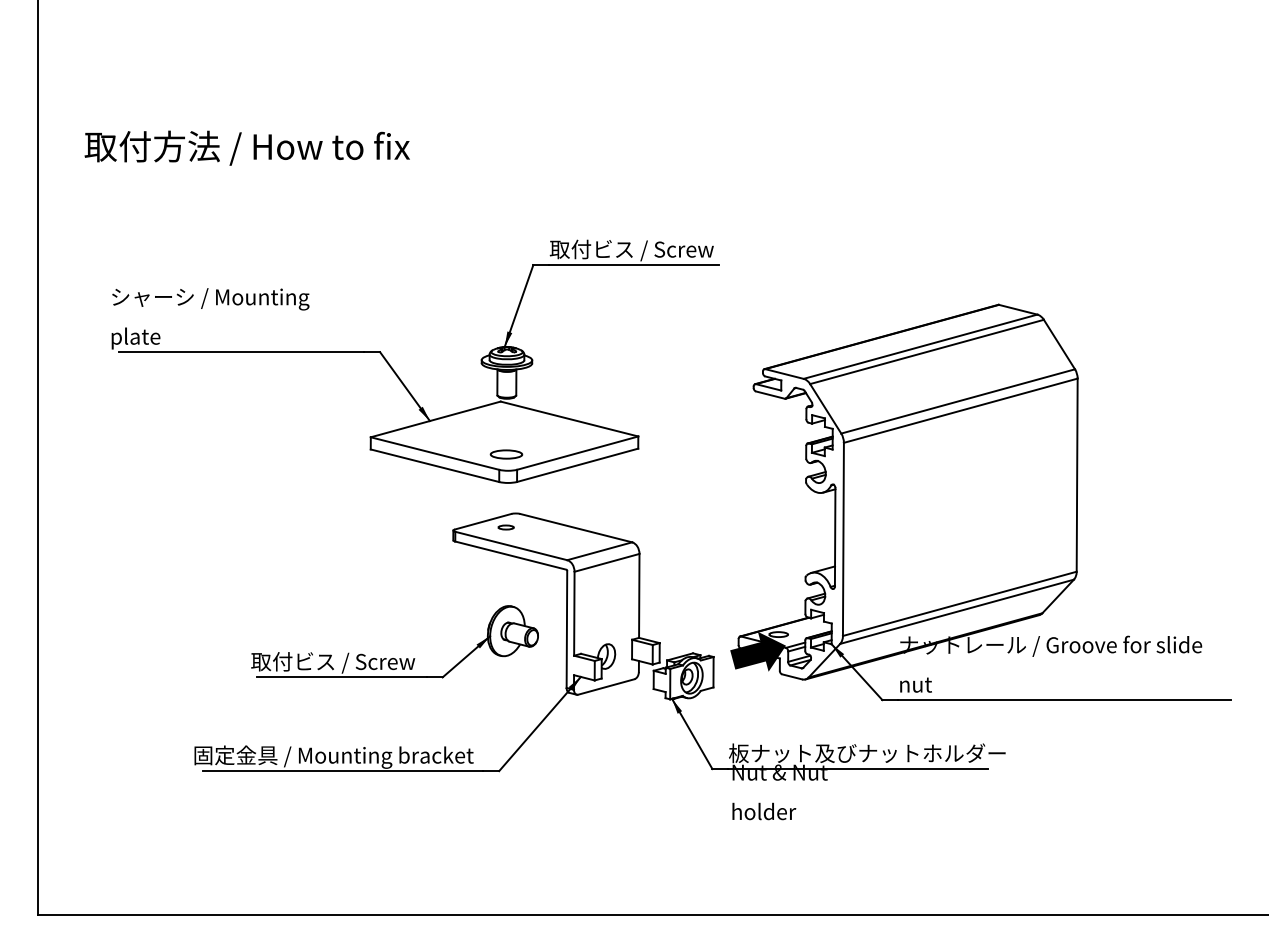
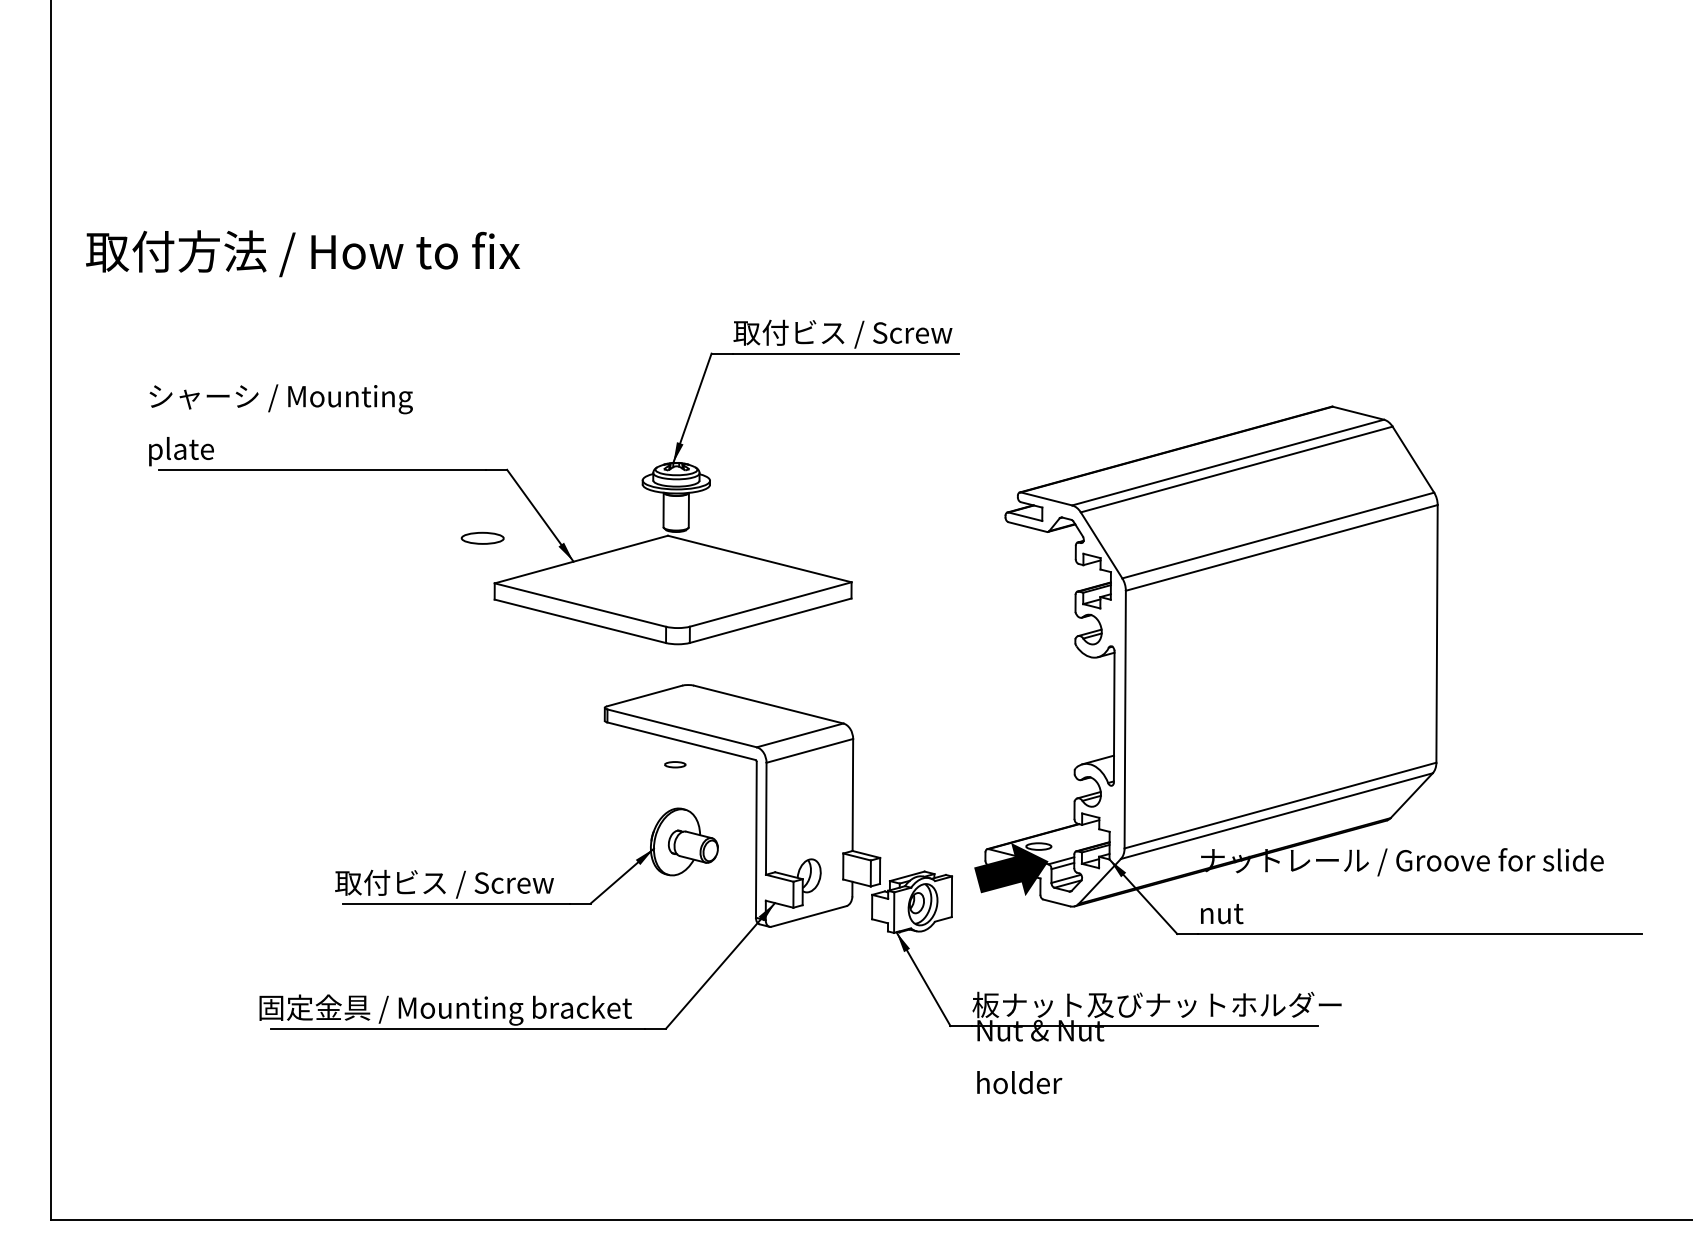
text: (246, 148) -> (302, 253), moved
part: (506, 453) -> (482, 537), moved
part: (506, 527) -> (675, 764), moved

